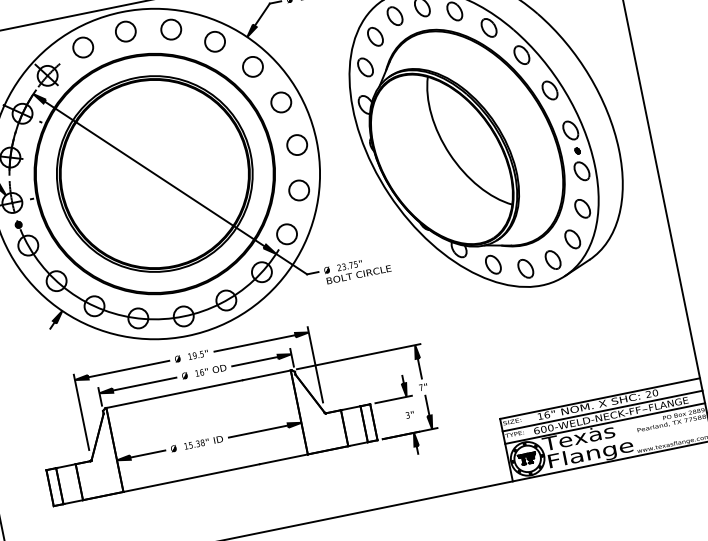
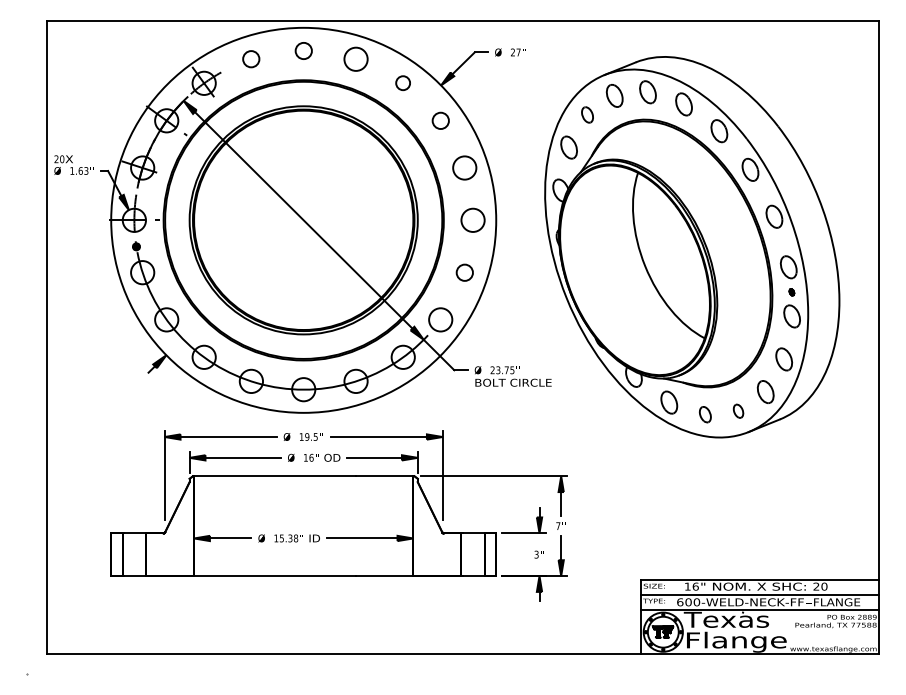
circle: (125, 31) -> (303, 50), size x0.7
part: (375, 36) -> (587, 114), size x0.7
circle: (214, 41) -> (402, 82), size x0.6
circle: (82, 47) -> (250, 58), size x0.7
circle: (252, 66) -> (440, 120), size x0.7
circle: (298, 190) -> (464, 272), size x0.7
part: (553, 260) -> (738, 411), size x0.6
part: (525, 268) -> (705, 414), size x0.7

